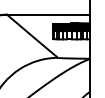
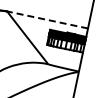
line: (47, 14) -> (46, 19), solid -> dashed

